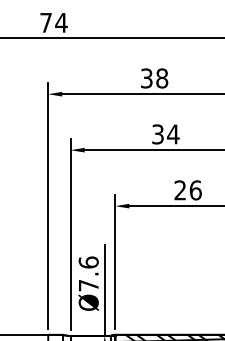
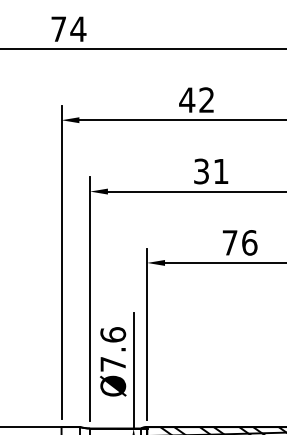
text: (154, 78) -> (197, 100), 38 -> 42
text: (173, 134) -> (221, 171), 34 -> 31
text: (179, 190) -> (228, 243), 26 -> 76

